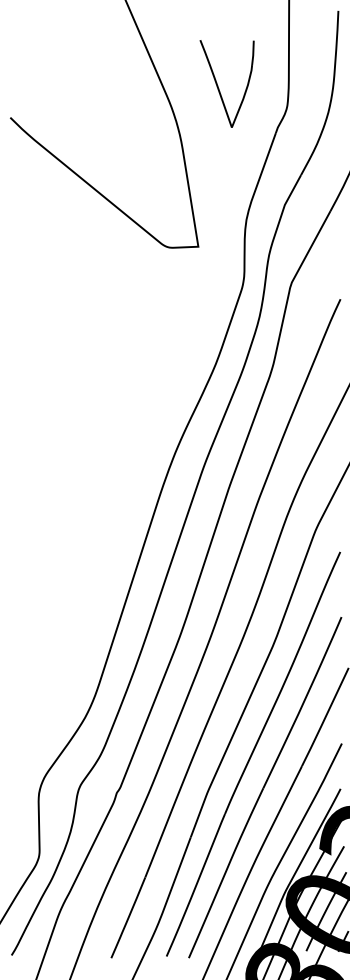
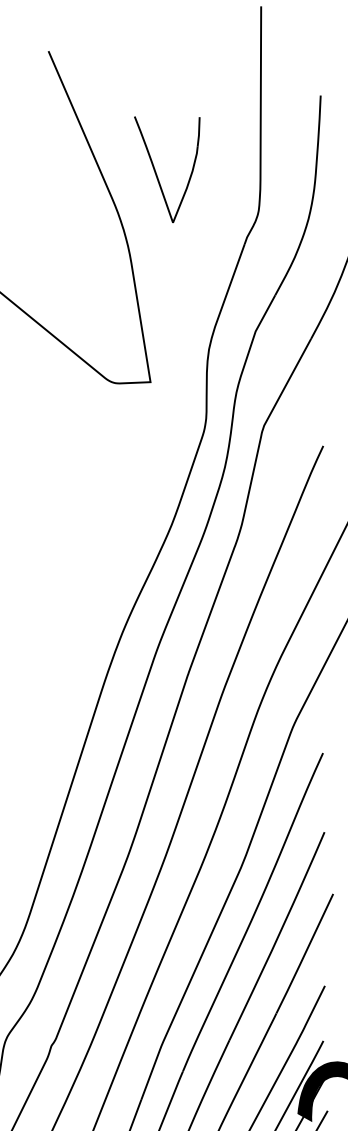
part: (218, 85) -> (156, 171), moved

